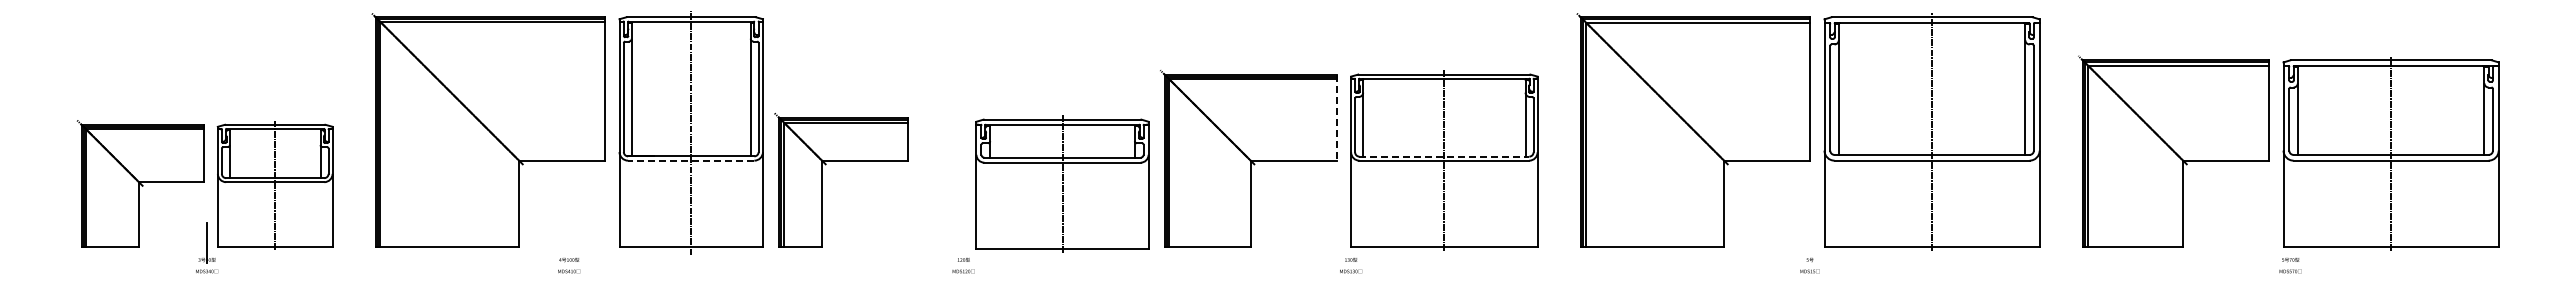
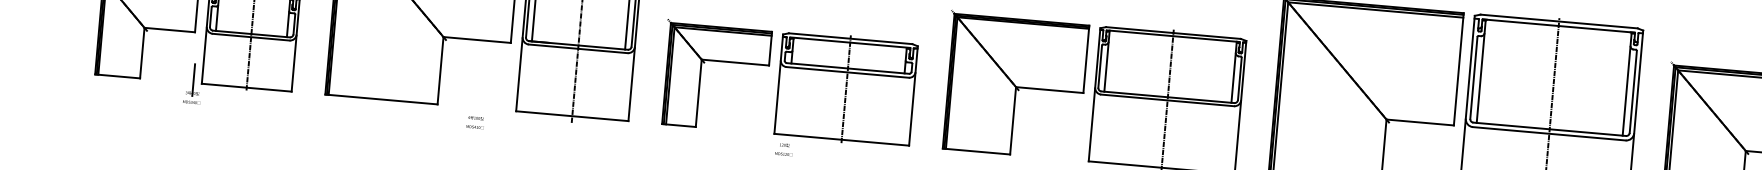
line: (1336, 118) -> (1086, 60), dashed -> solid
line: (1444, 156) -> (1168, 97), dashed -> solid
line: (690, 160) -> (577, 48), dashed -> solid
part: (841, 161) -> (716, 61), moved
part: (1062, 183) -> (846, 88), moved

